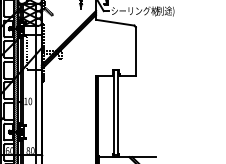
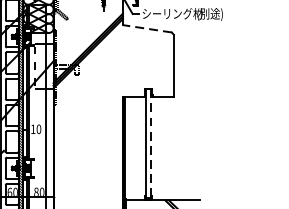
line: (114, 22) -> (146, 28), solid -> dashed
line: (118, 114) -> (151, 146), solid -> dashed

